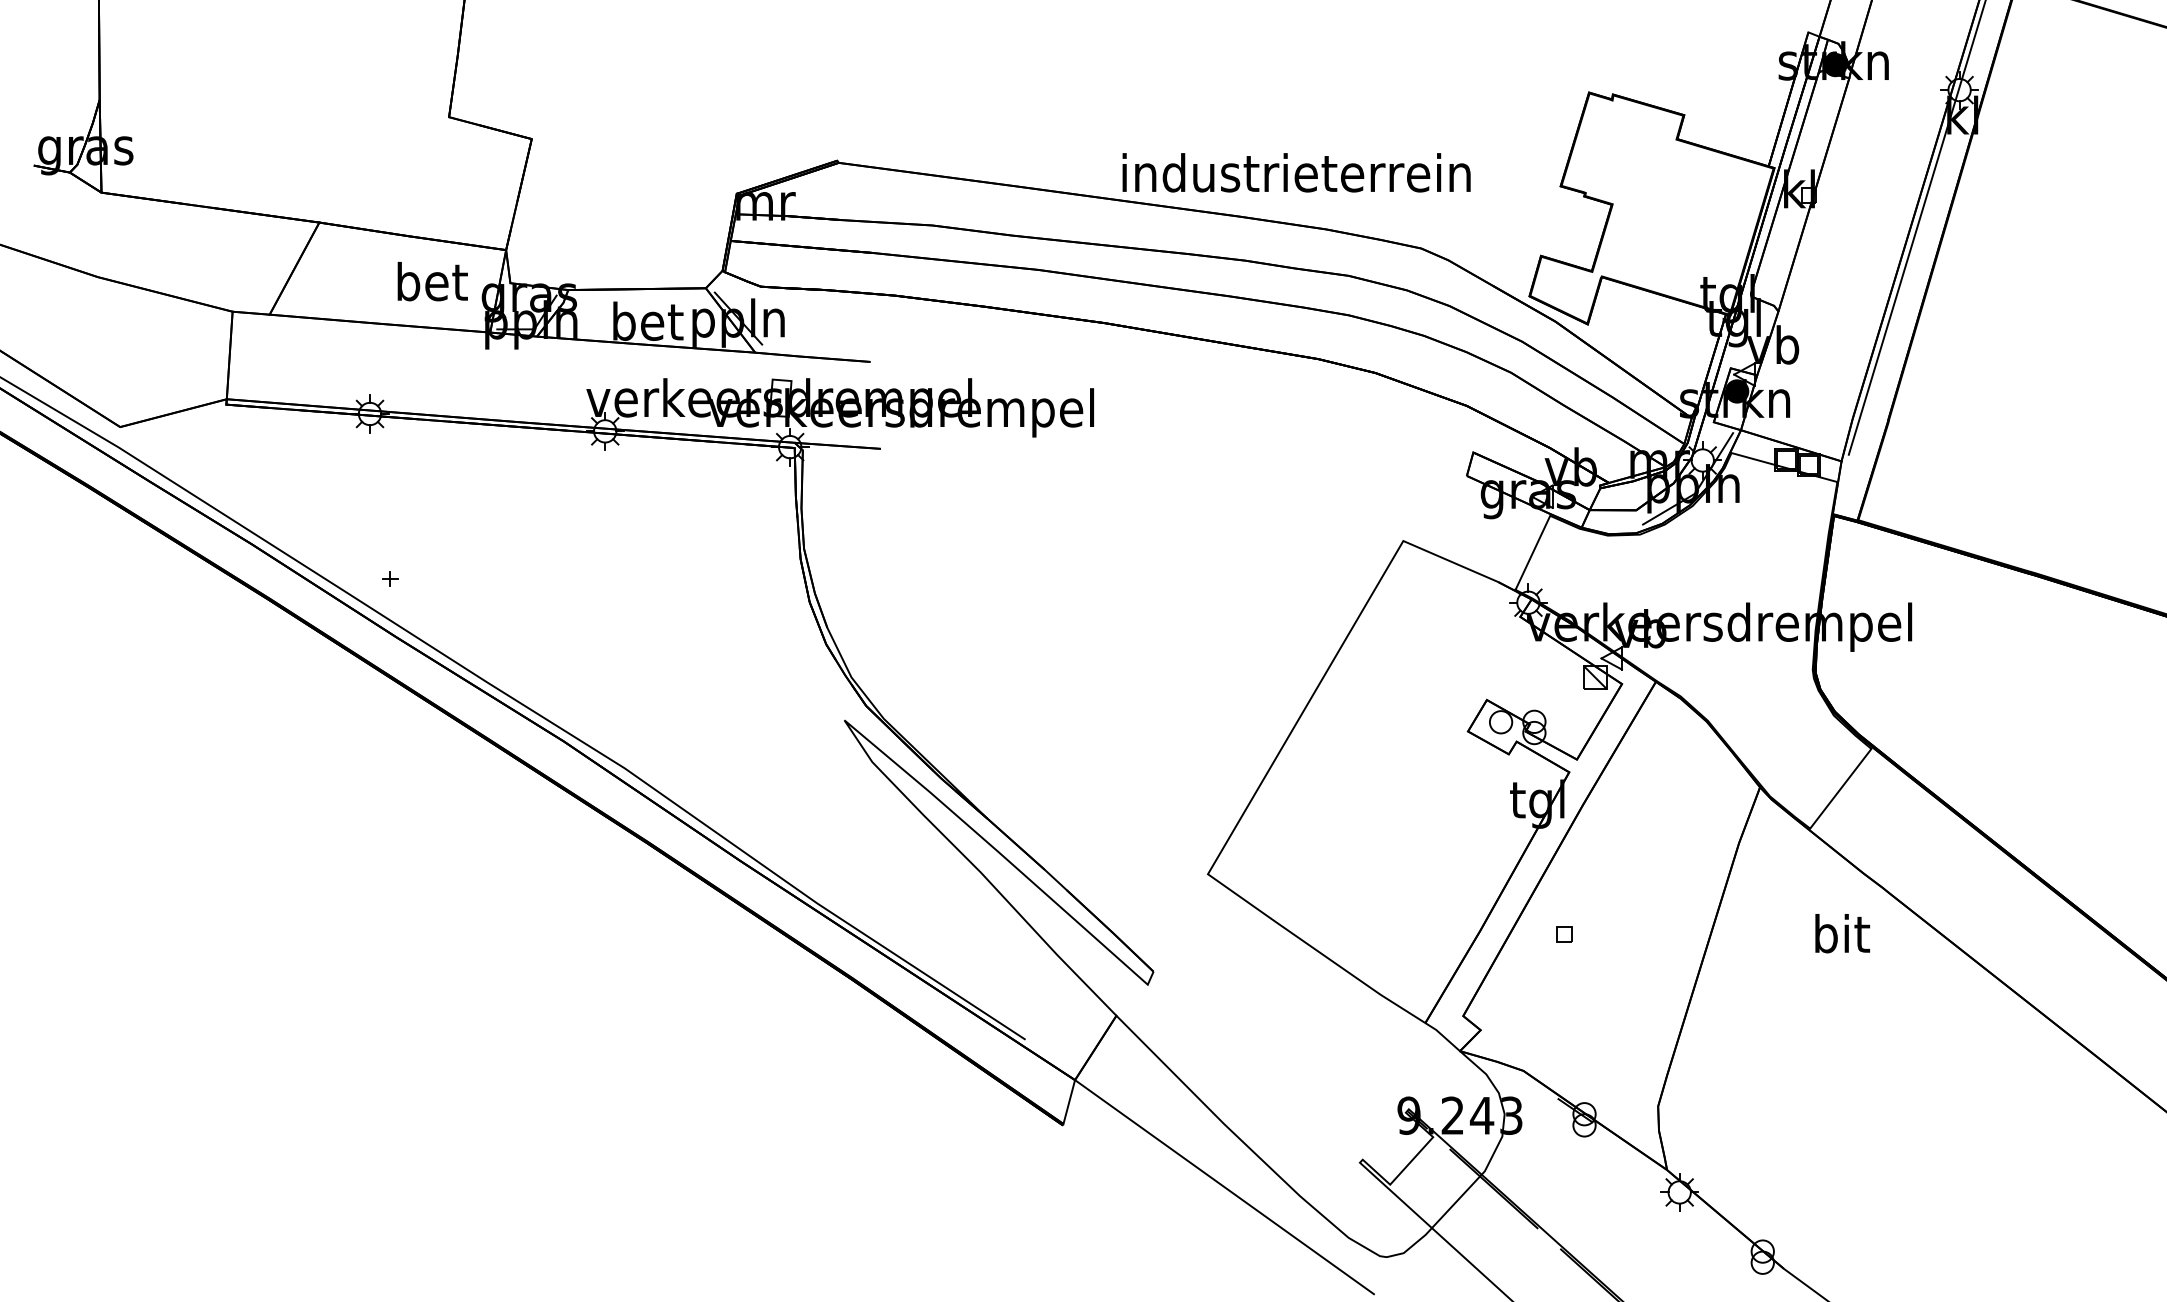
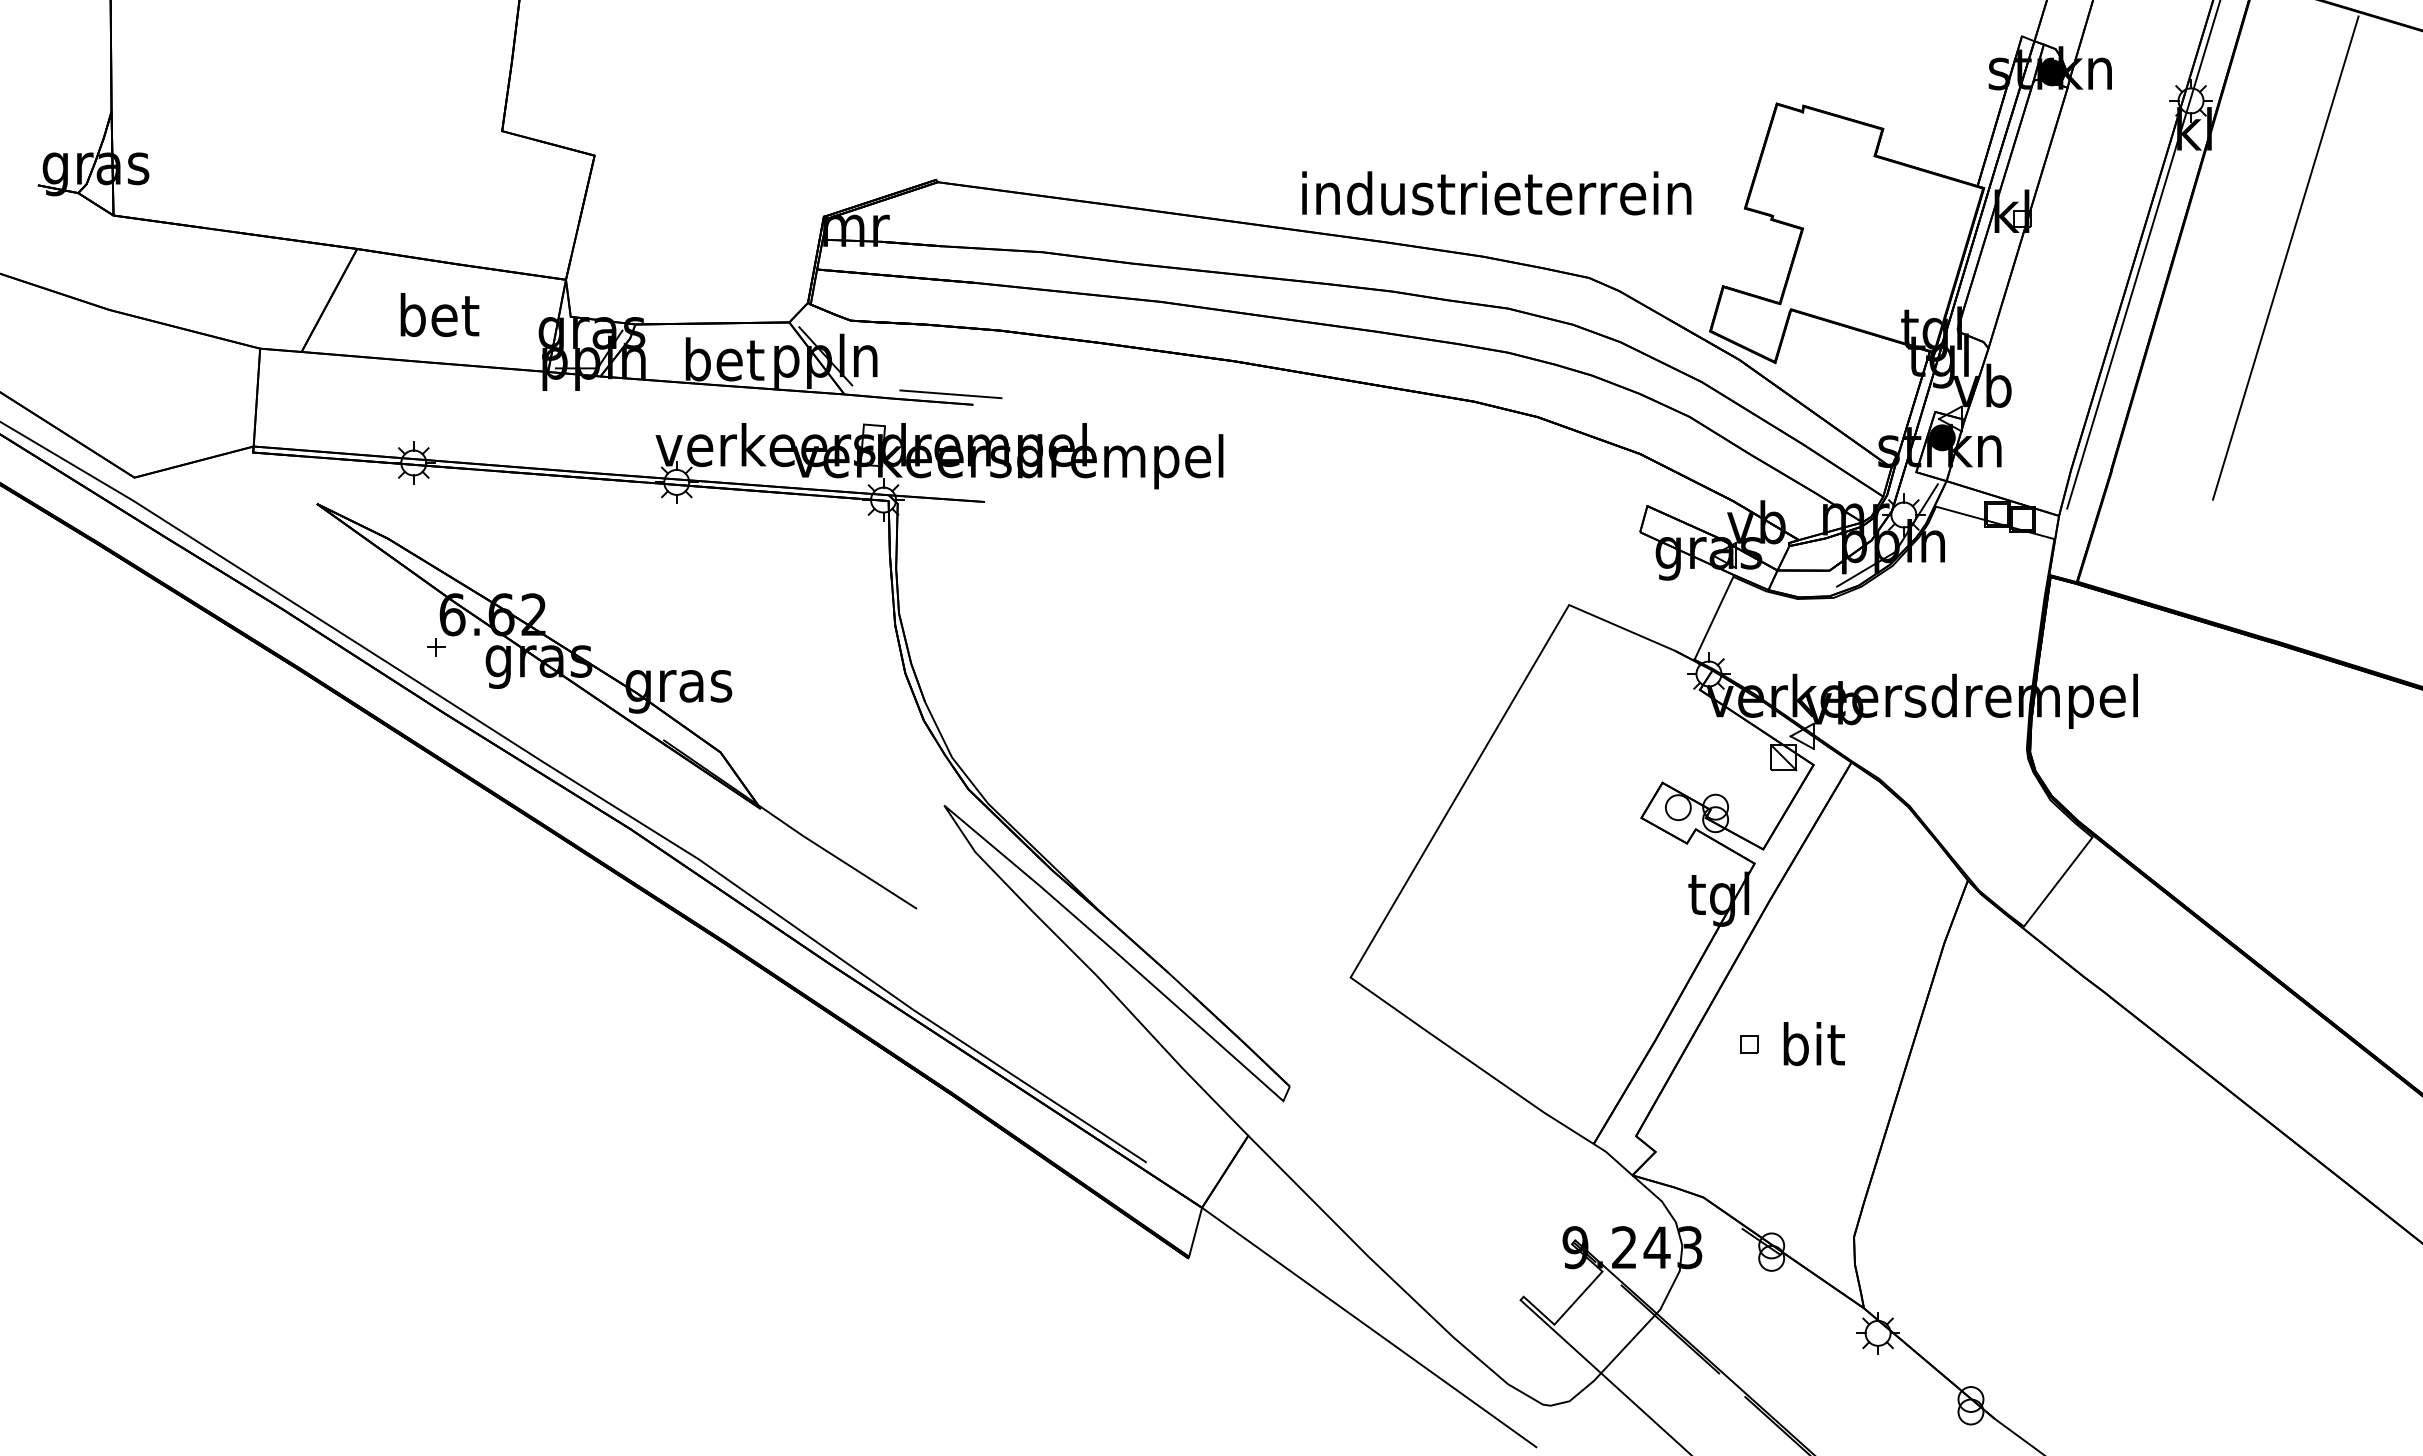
text: (1296, 172) -> (1496, 193), moved
line: (2044, 230) -> (2285, 257), added
text: (432, 281) -> (439, 314), moved
line: (850, 352) -> (950, 394), added
part: (551, 631) -> (616, 706), added
text: (1841, 934) -> (1813, 1044), moved

